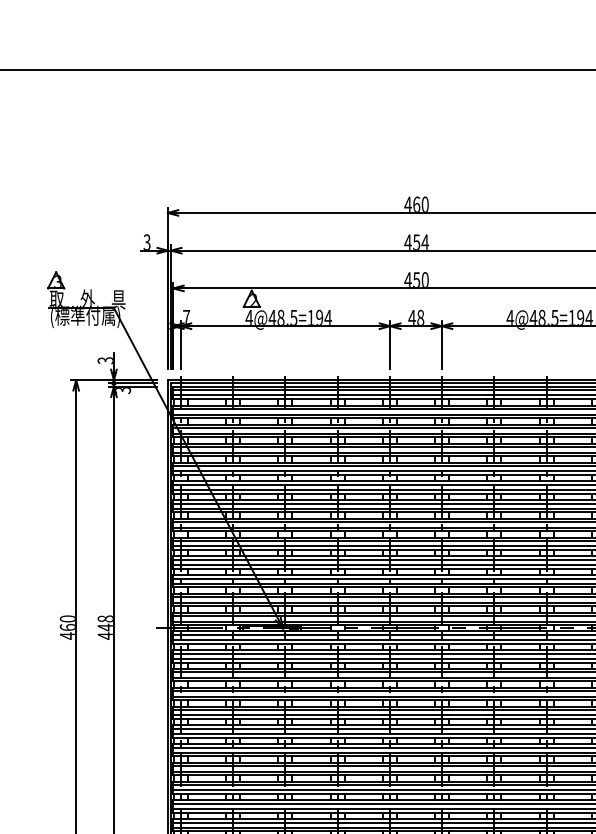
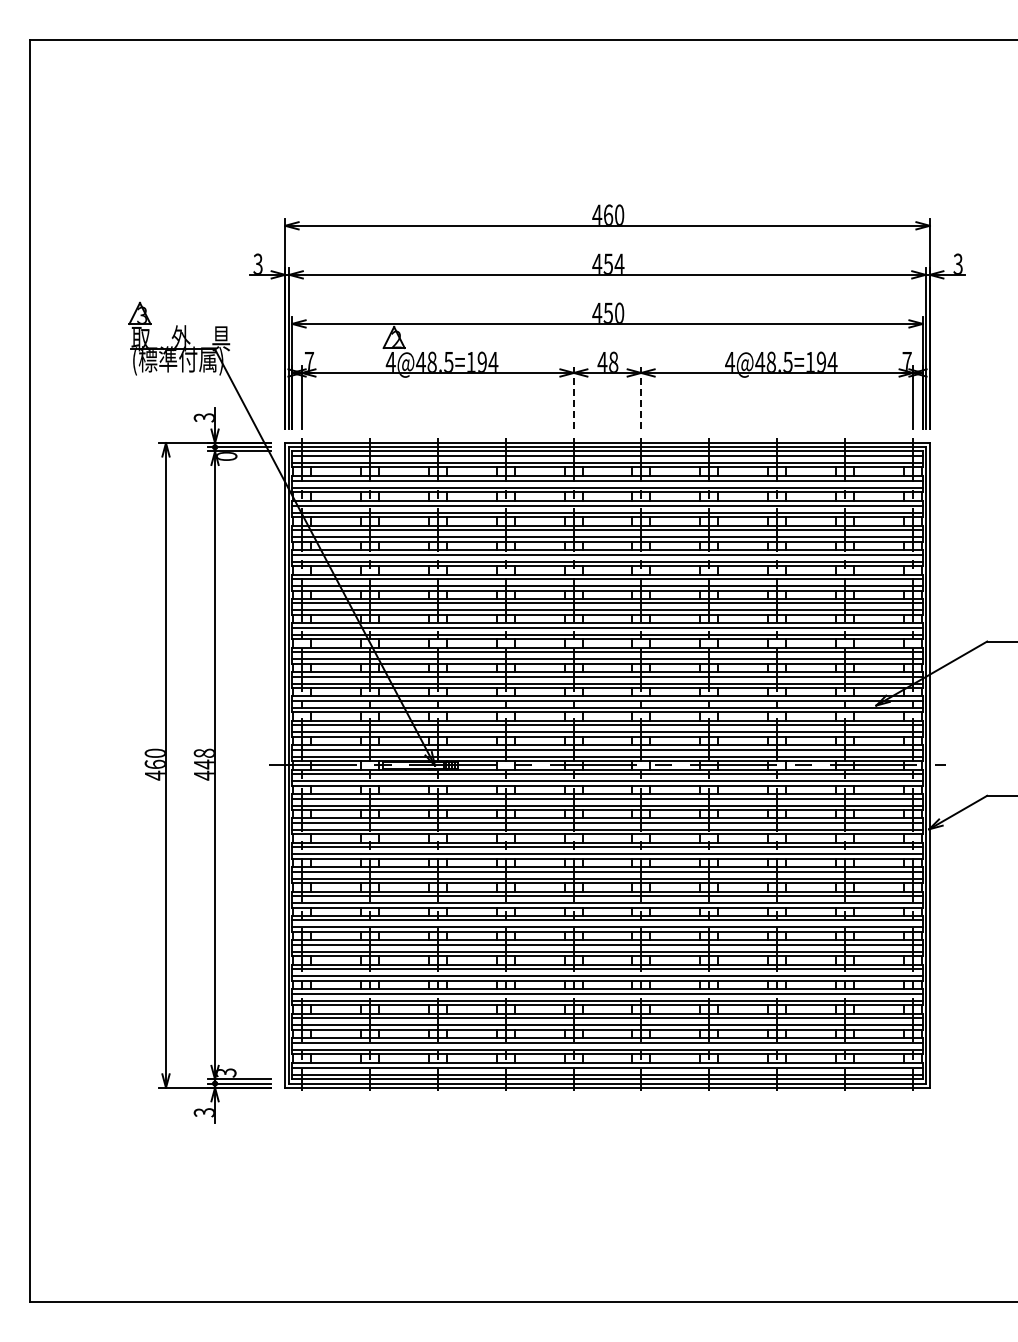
line: (389, 345) -> (573, 397), solid -> dashed
line: (442, 345) -> (641, 397), solid -> dashed
text: (123, 390) -> (227, 456), 3 -> 0

